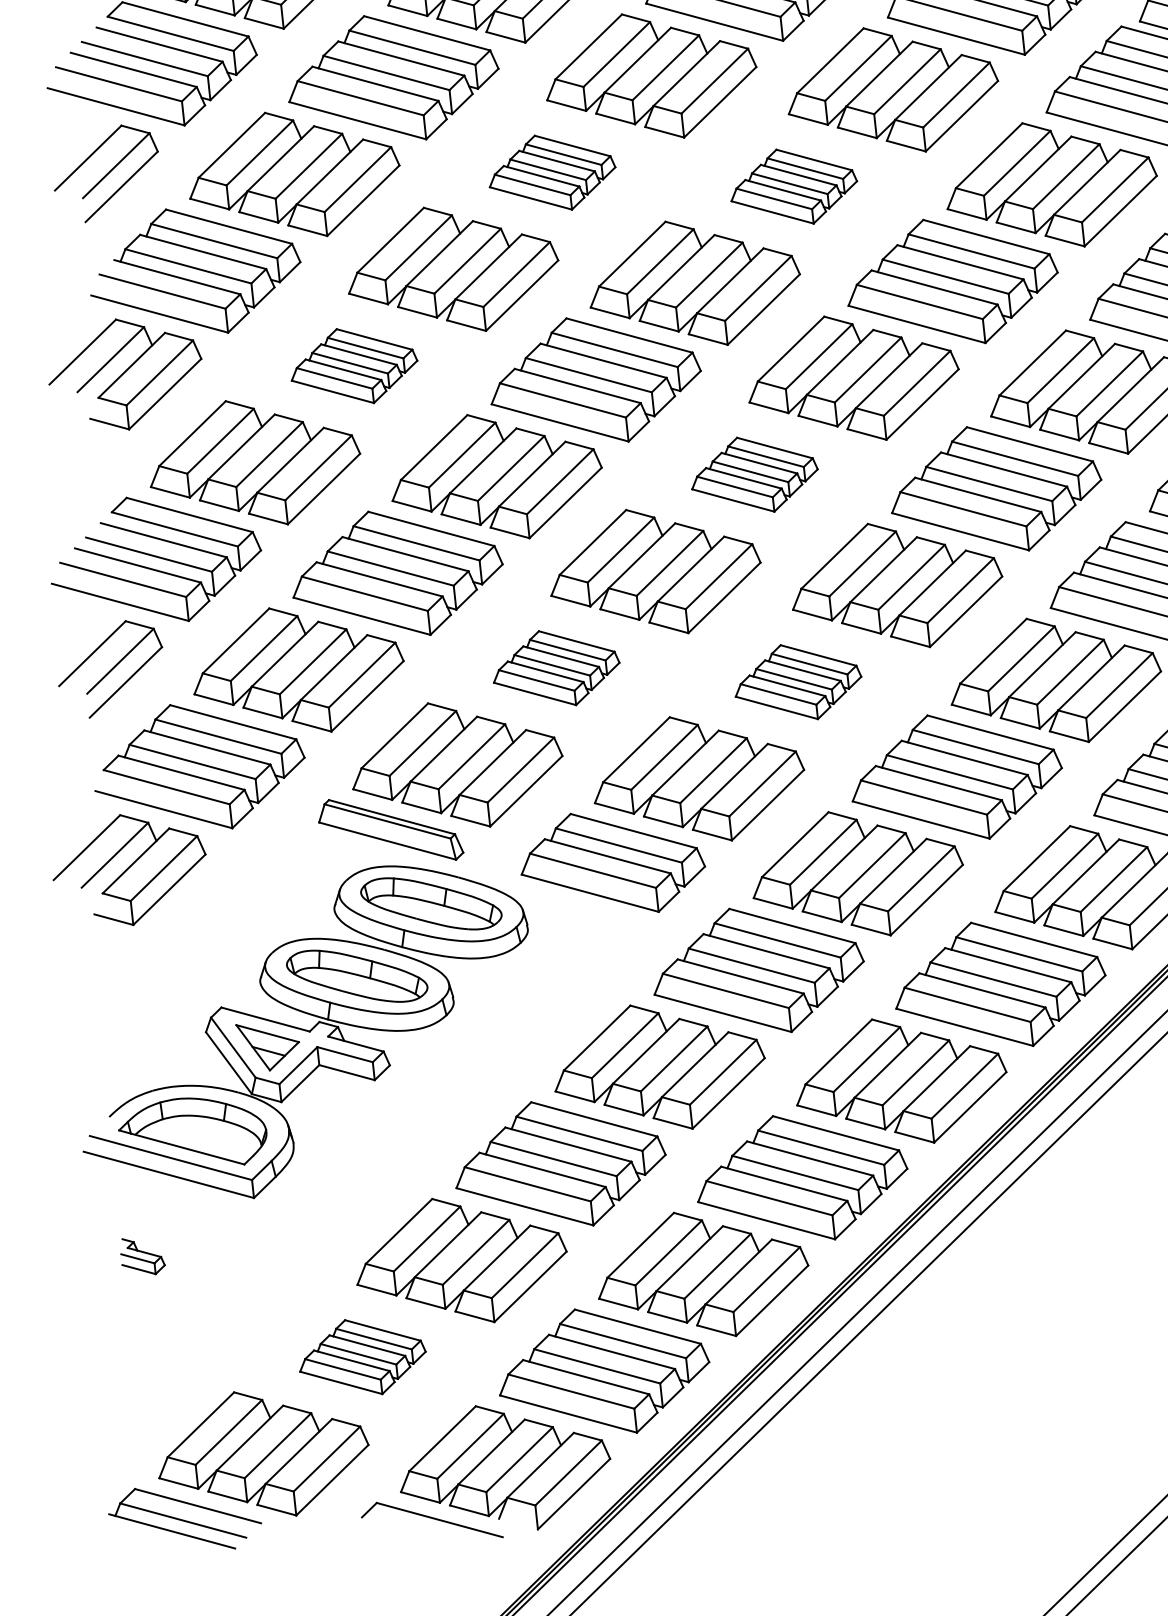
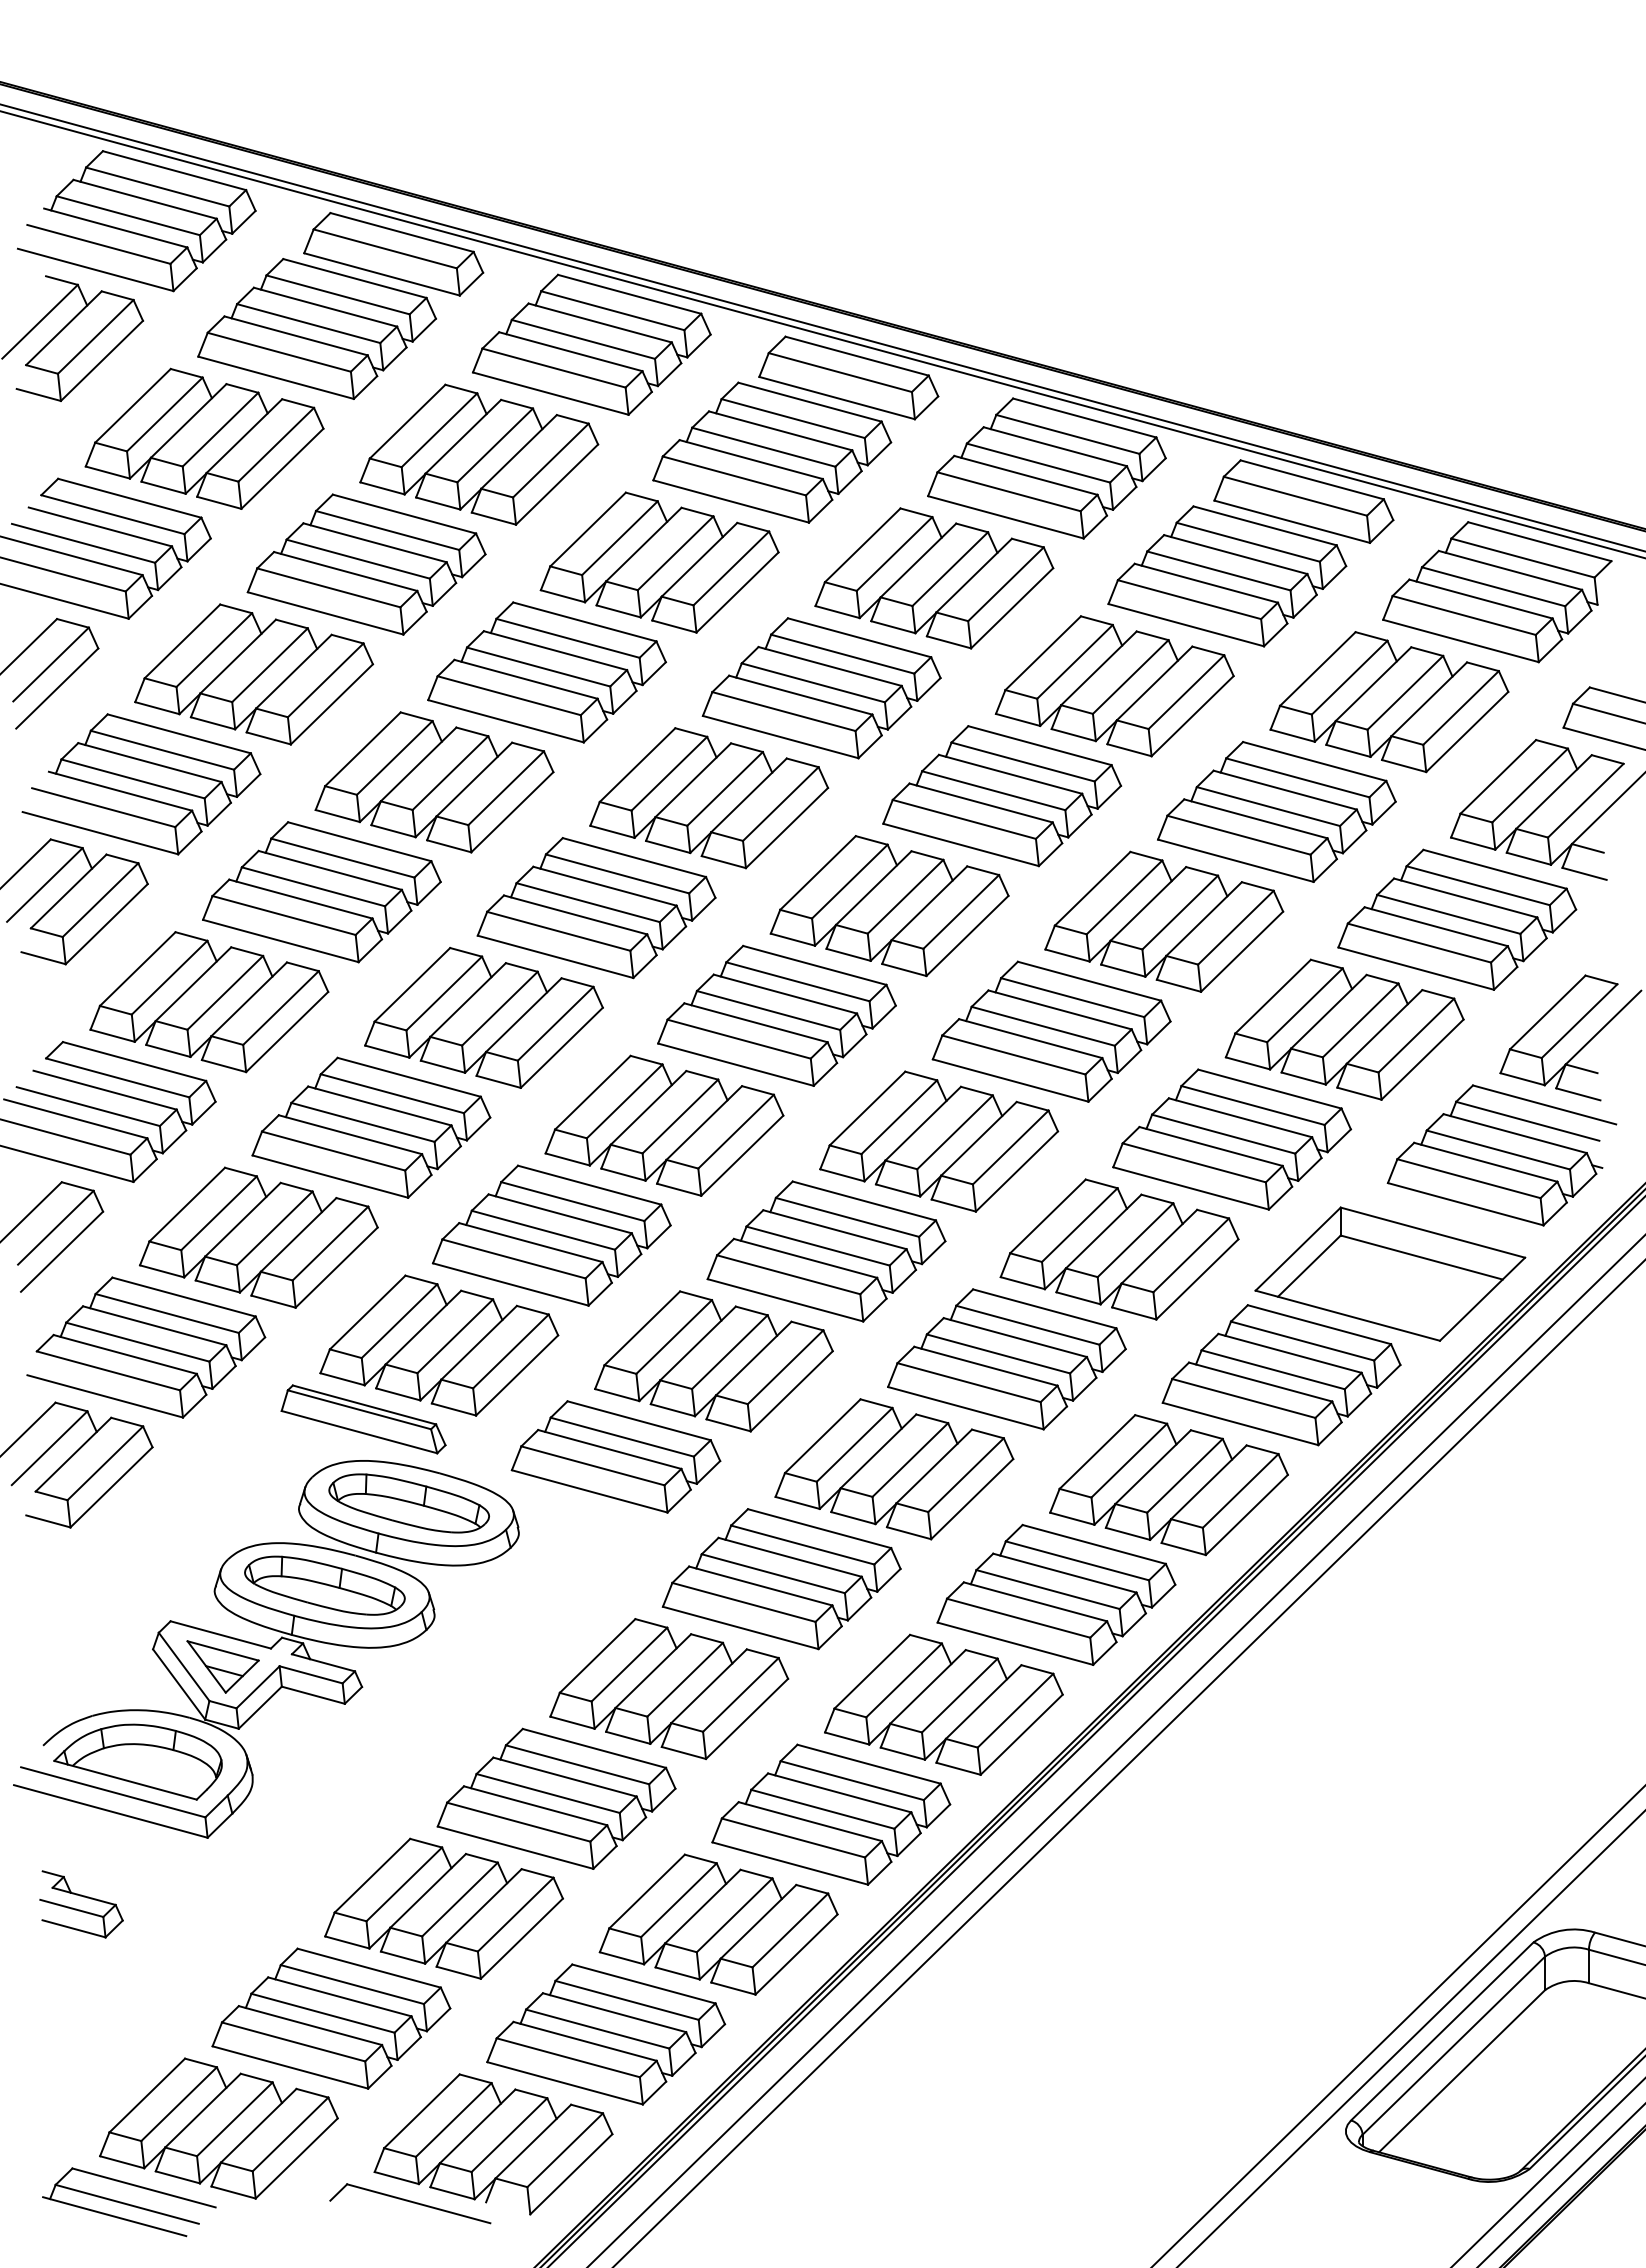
part: (552, 172) -> (546, 672), size x1.67
part: (794, 186) -> (821, 688), size x1.67
part: (354, 366) -> (321, 892), size x1.67
part: (754, 474) -> (776, 1015), size x1.67
part: (556, 668) -> (551, 1235), size x1.67
part: (798, 682) -> (826, 1251), size x1.67
part: (143, 1256) -> (81, 1904), size x1.67
part: (363, 1357) -> (331, 2018), size x1.67

